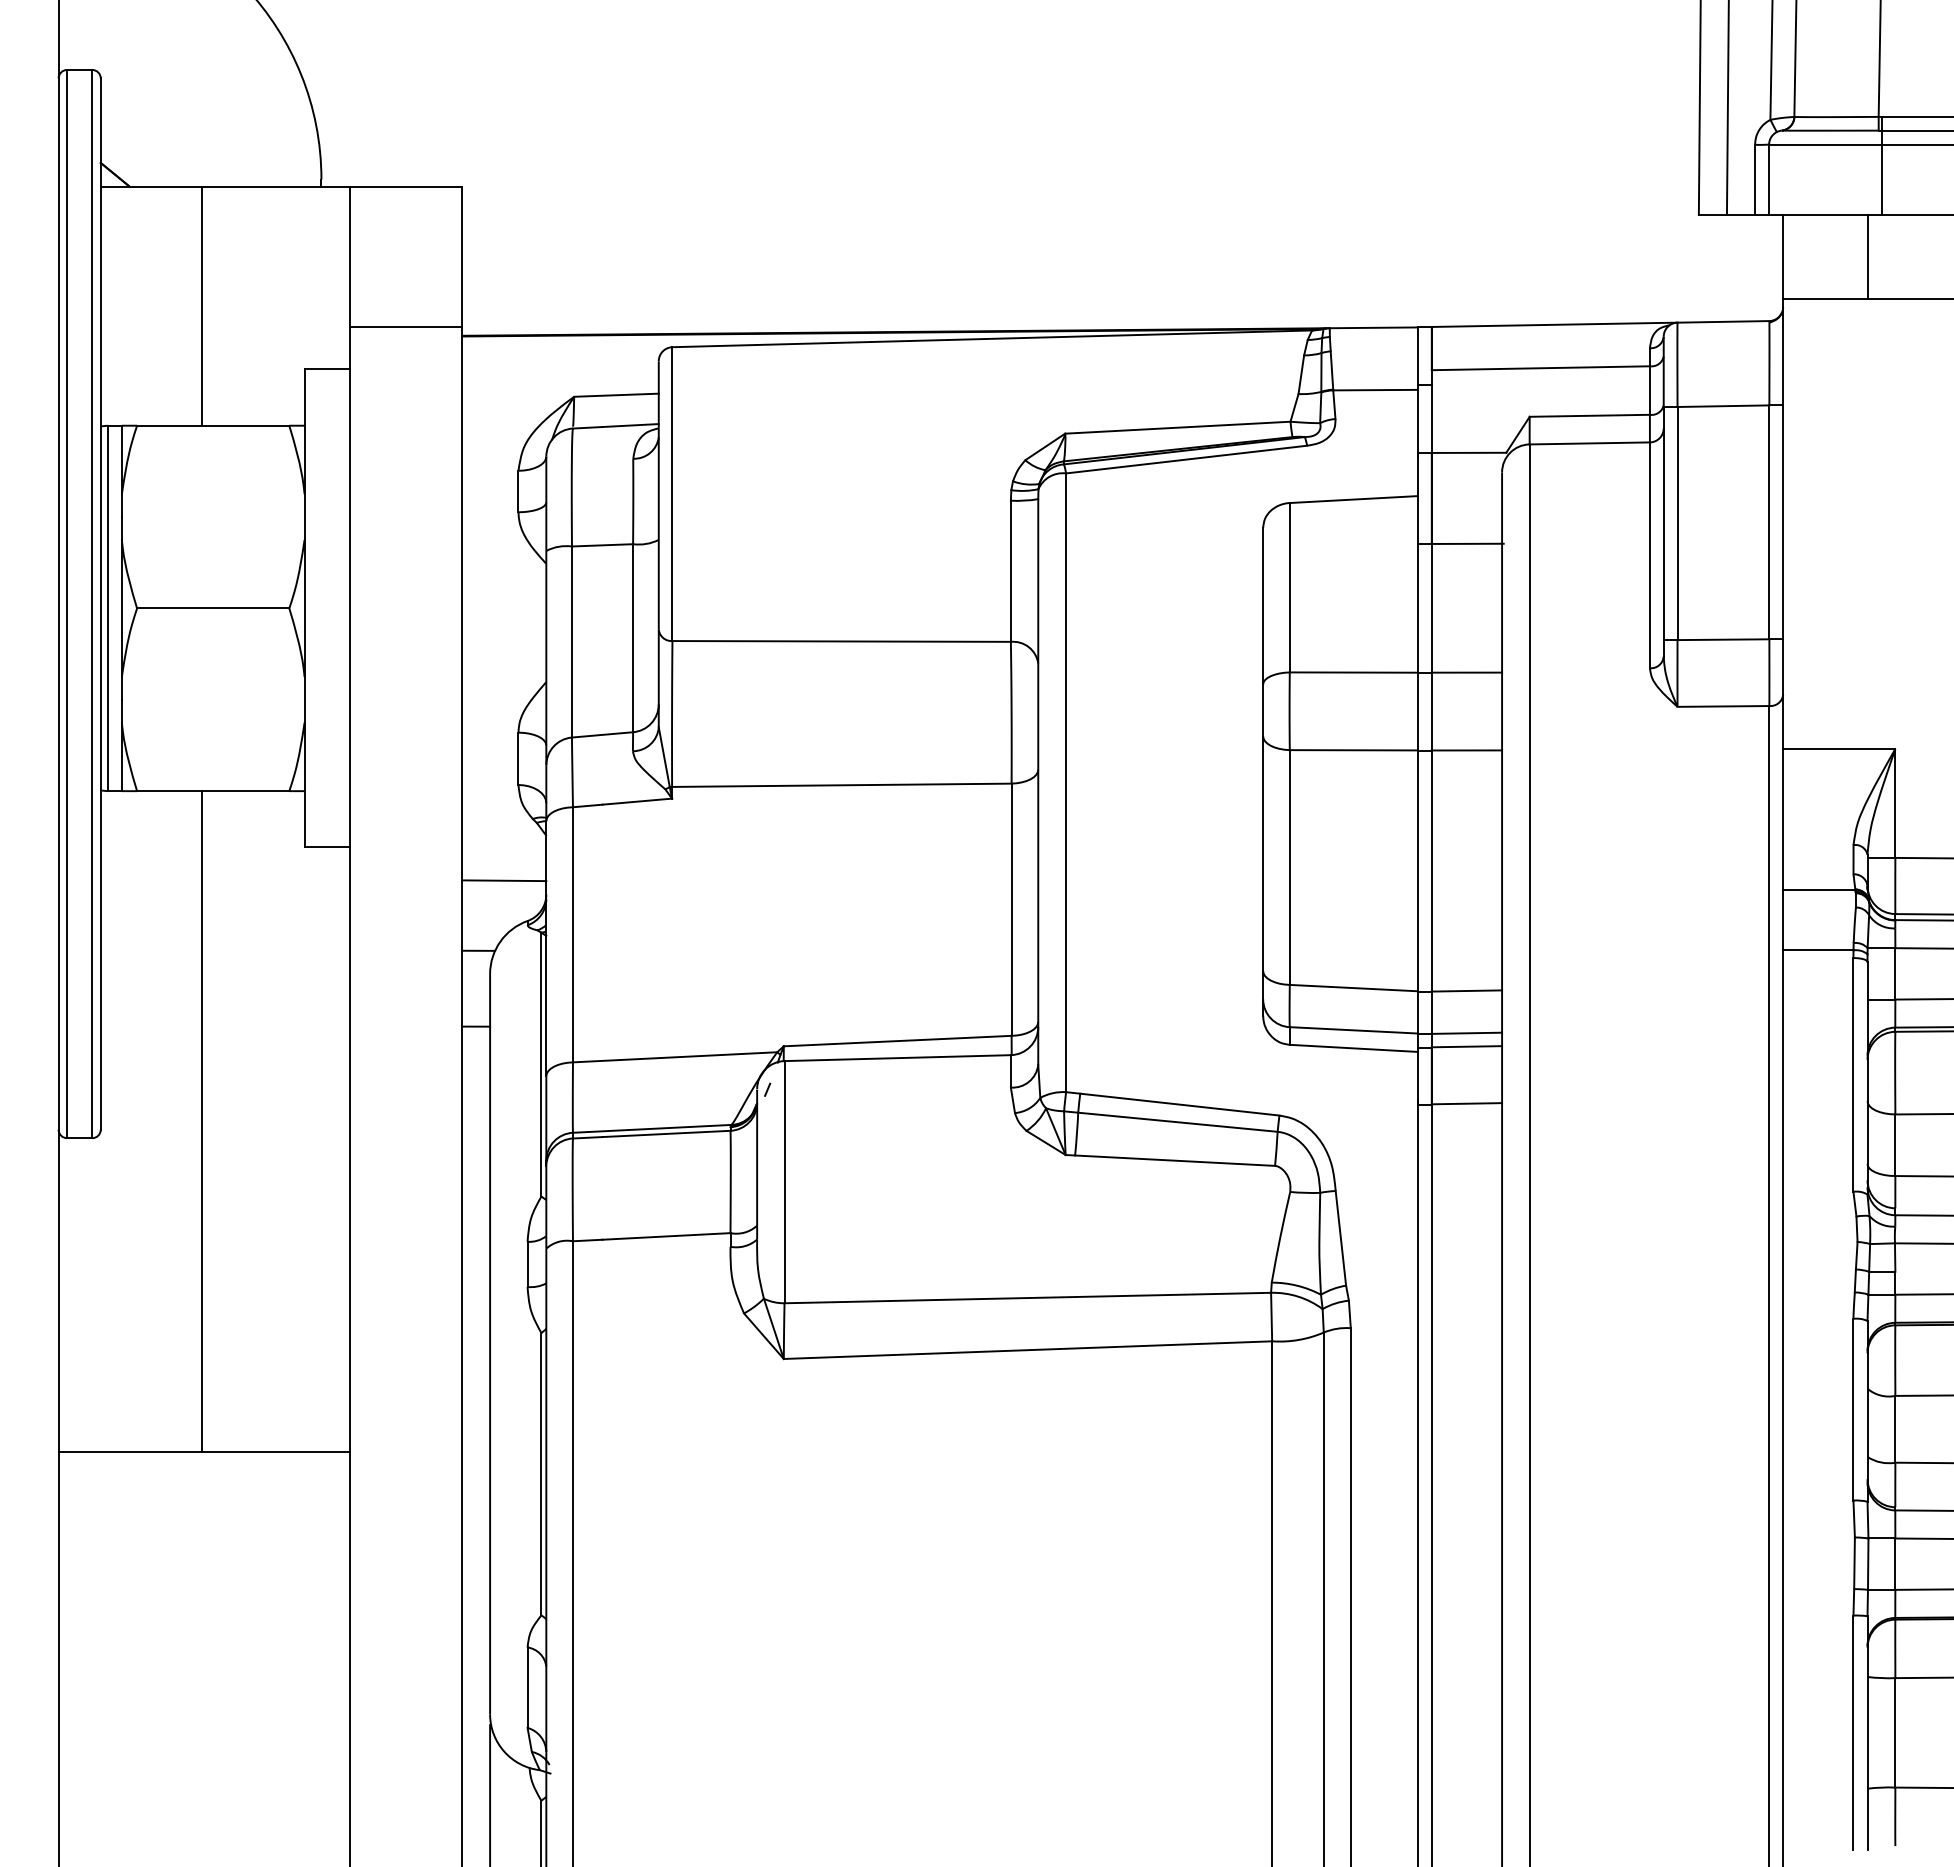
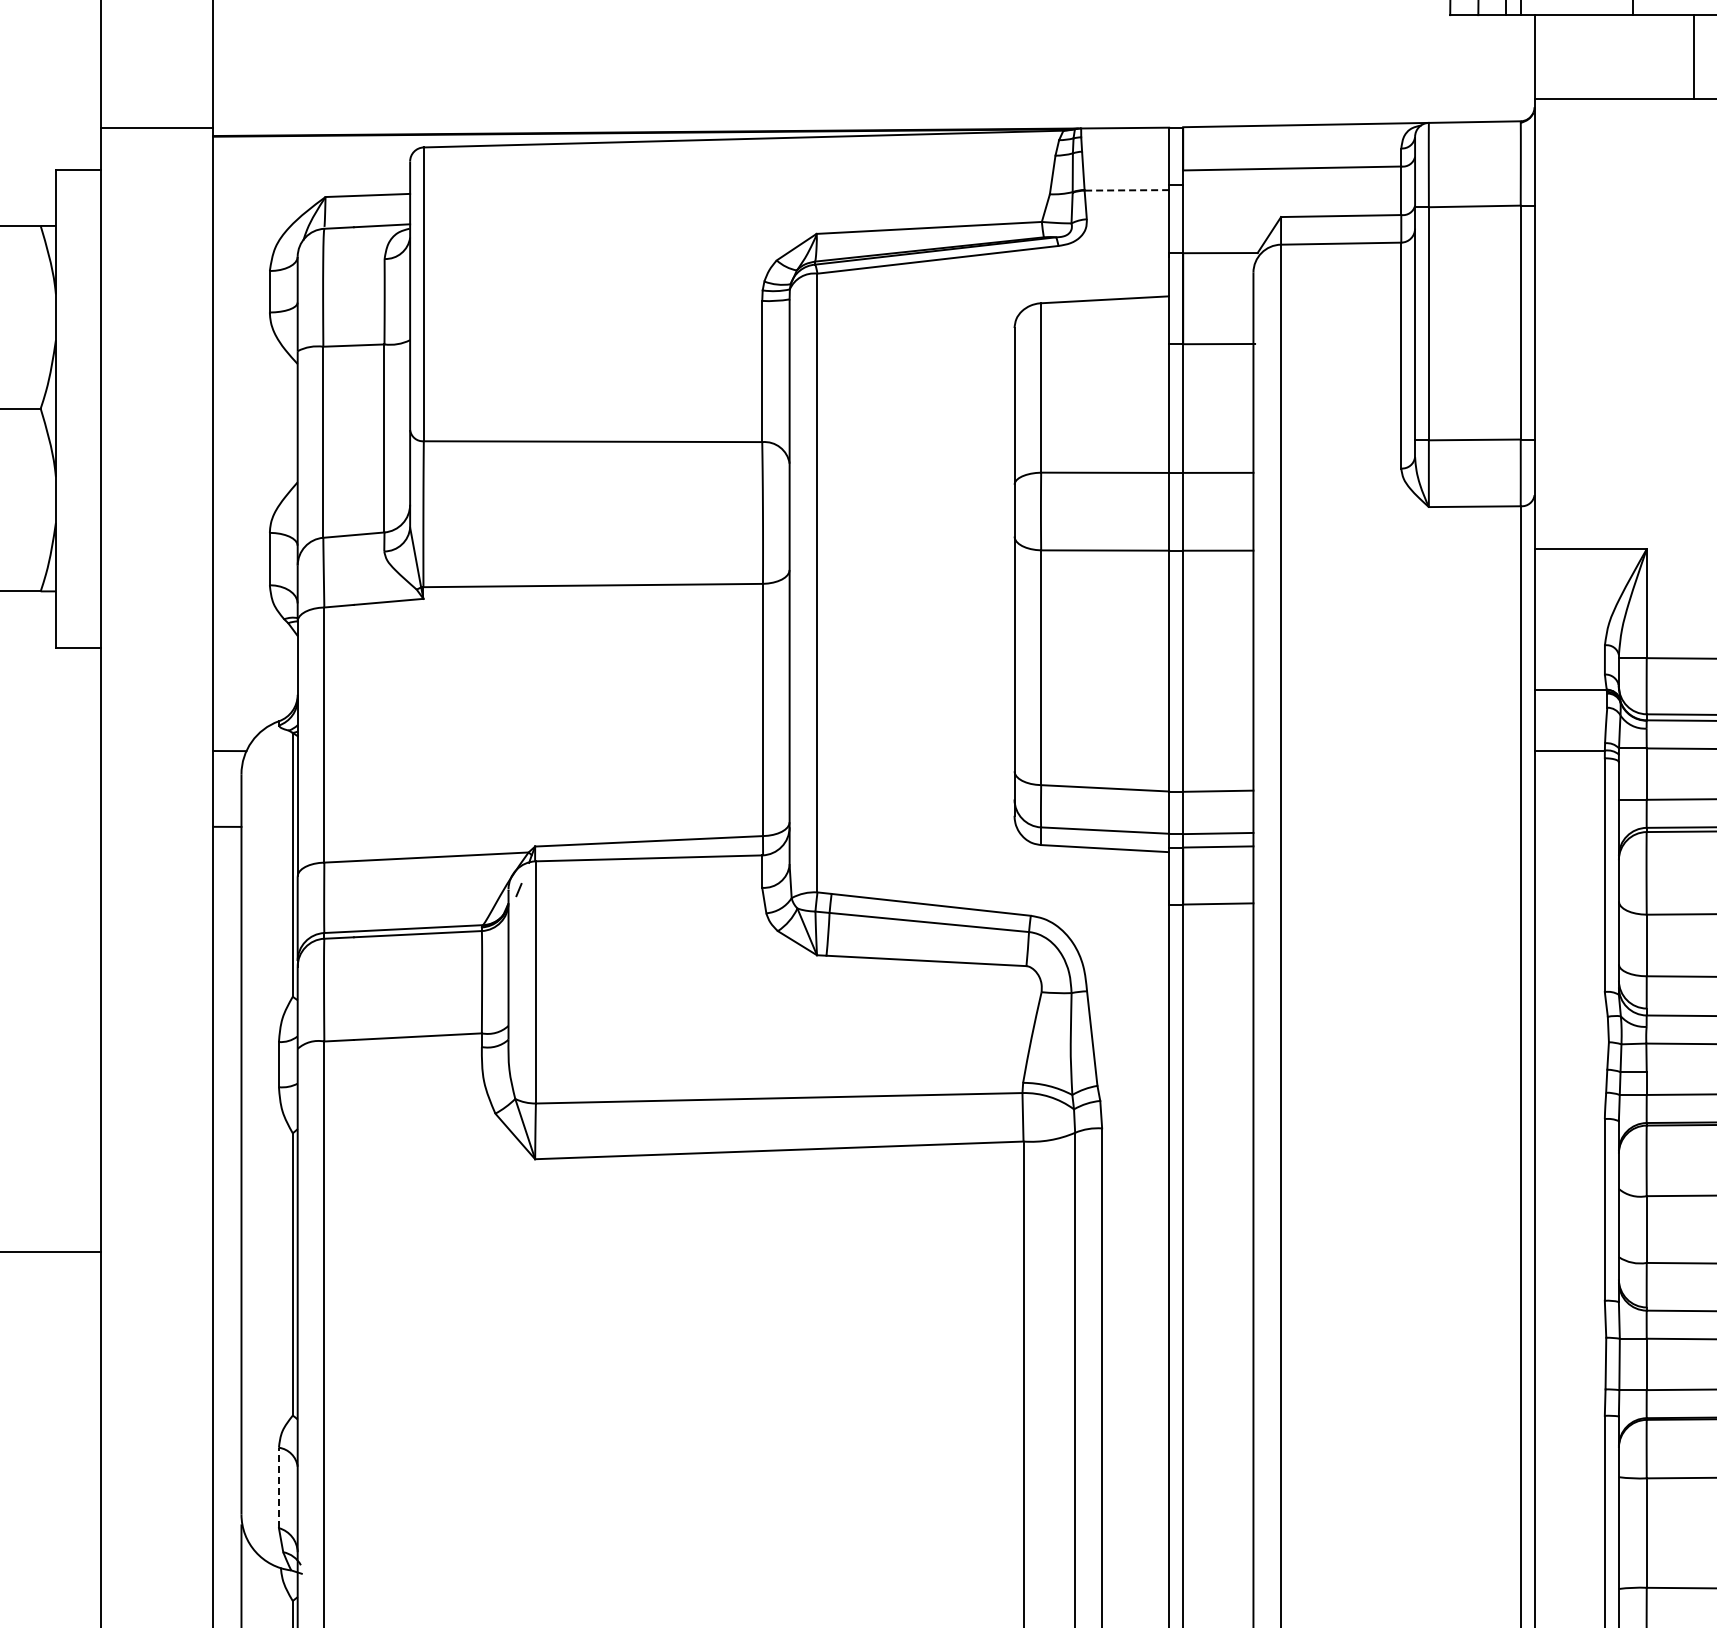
line: (1867, 256) -> (1693, 56), moved
line: (1375, 390) -> (1126, 190), solid -> dashed
line: (504, 880) -> (255, 680), removed
line: (527, 1687) -> (278, 1487), solid -> dashed

